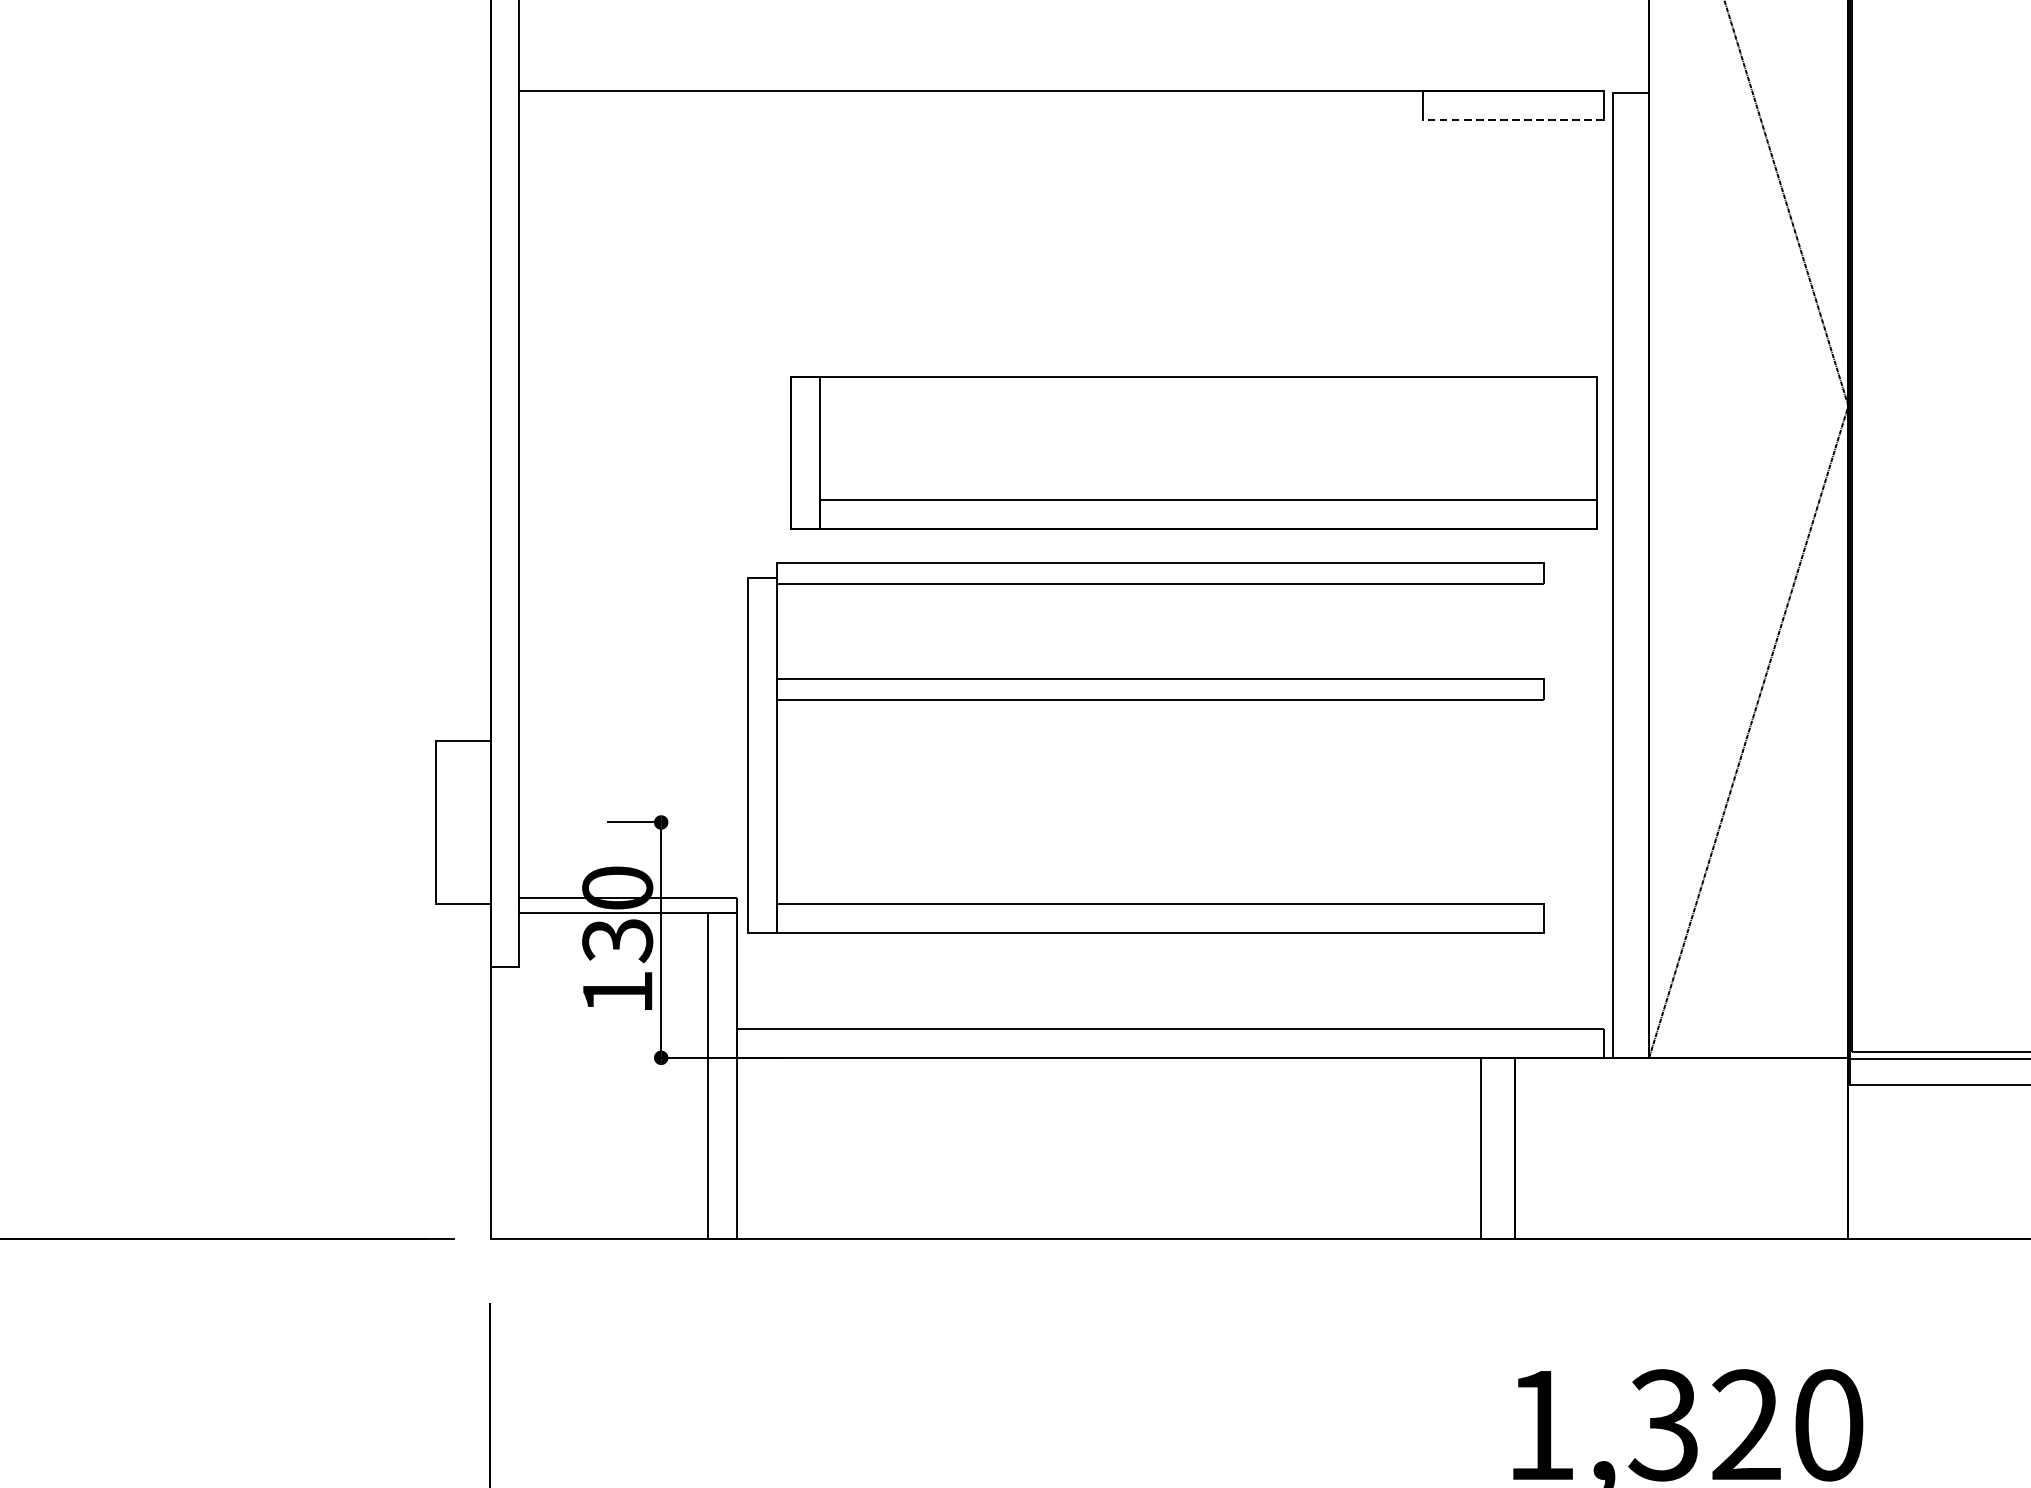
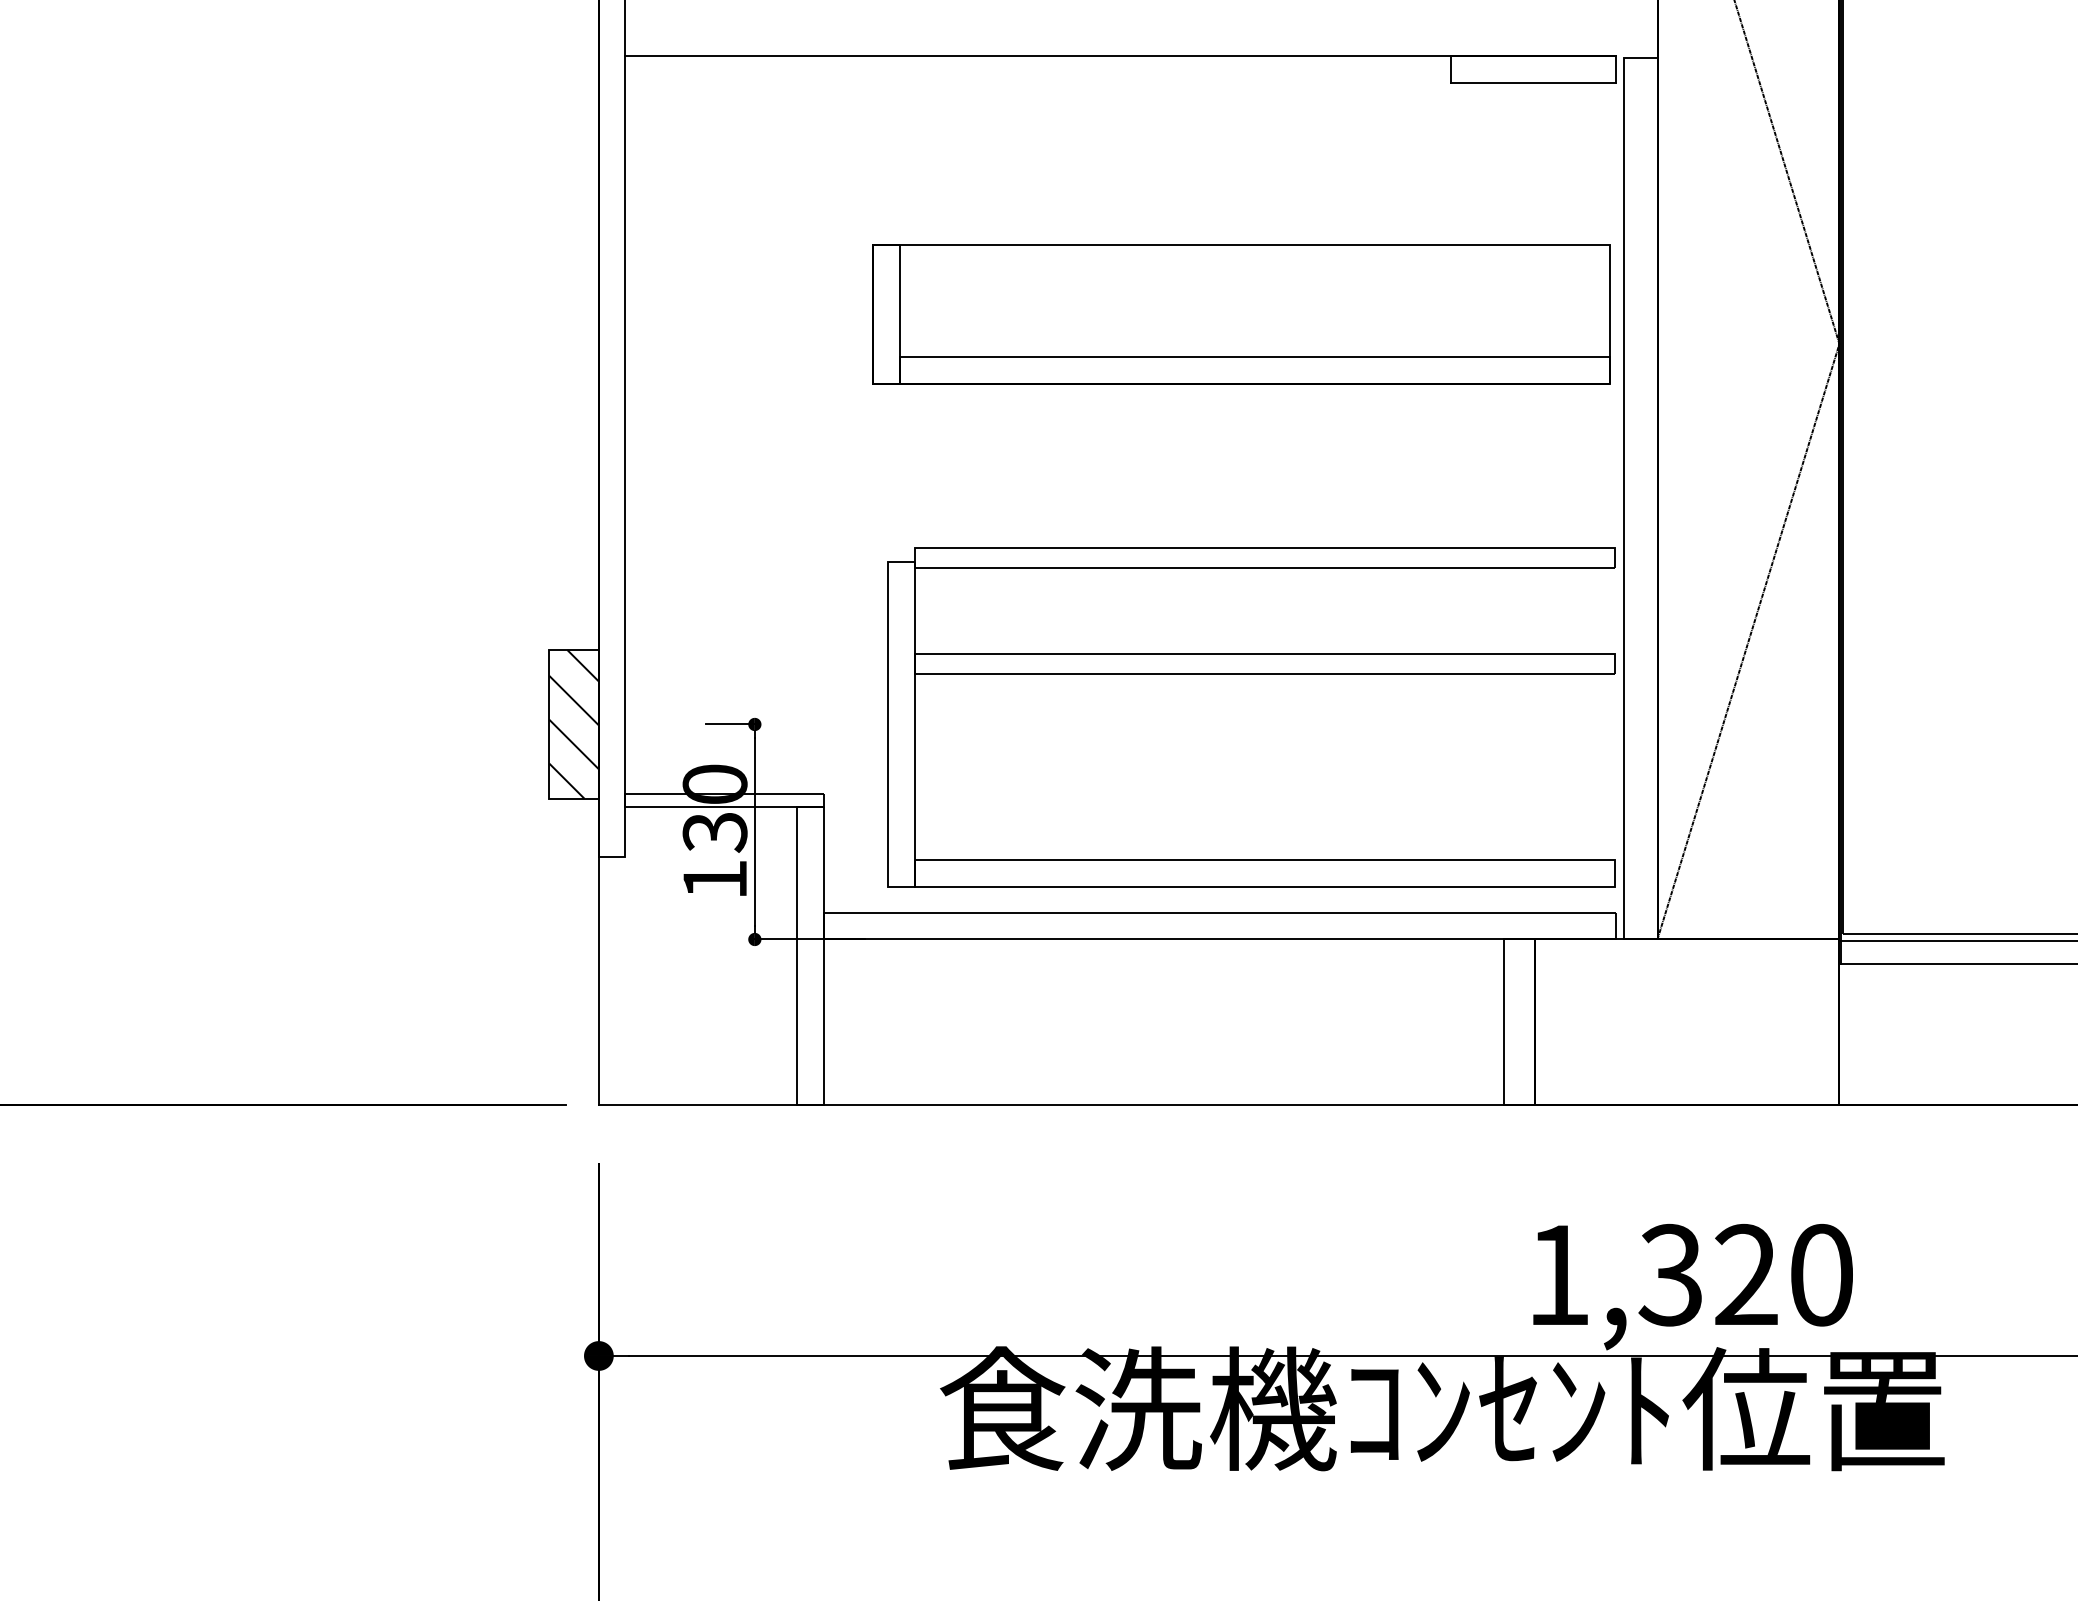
line: (1513, 119) -> (1533, 82), dashed -> solid
part: (1193, 453) -> (1241, 314), moved
part: (1145, 701) -> (1251, 674), moved
hatch: (462, 821) -> (573, 723), added

